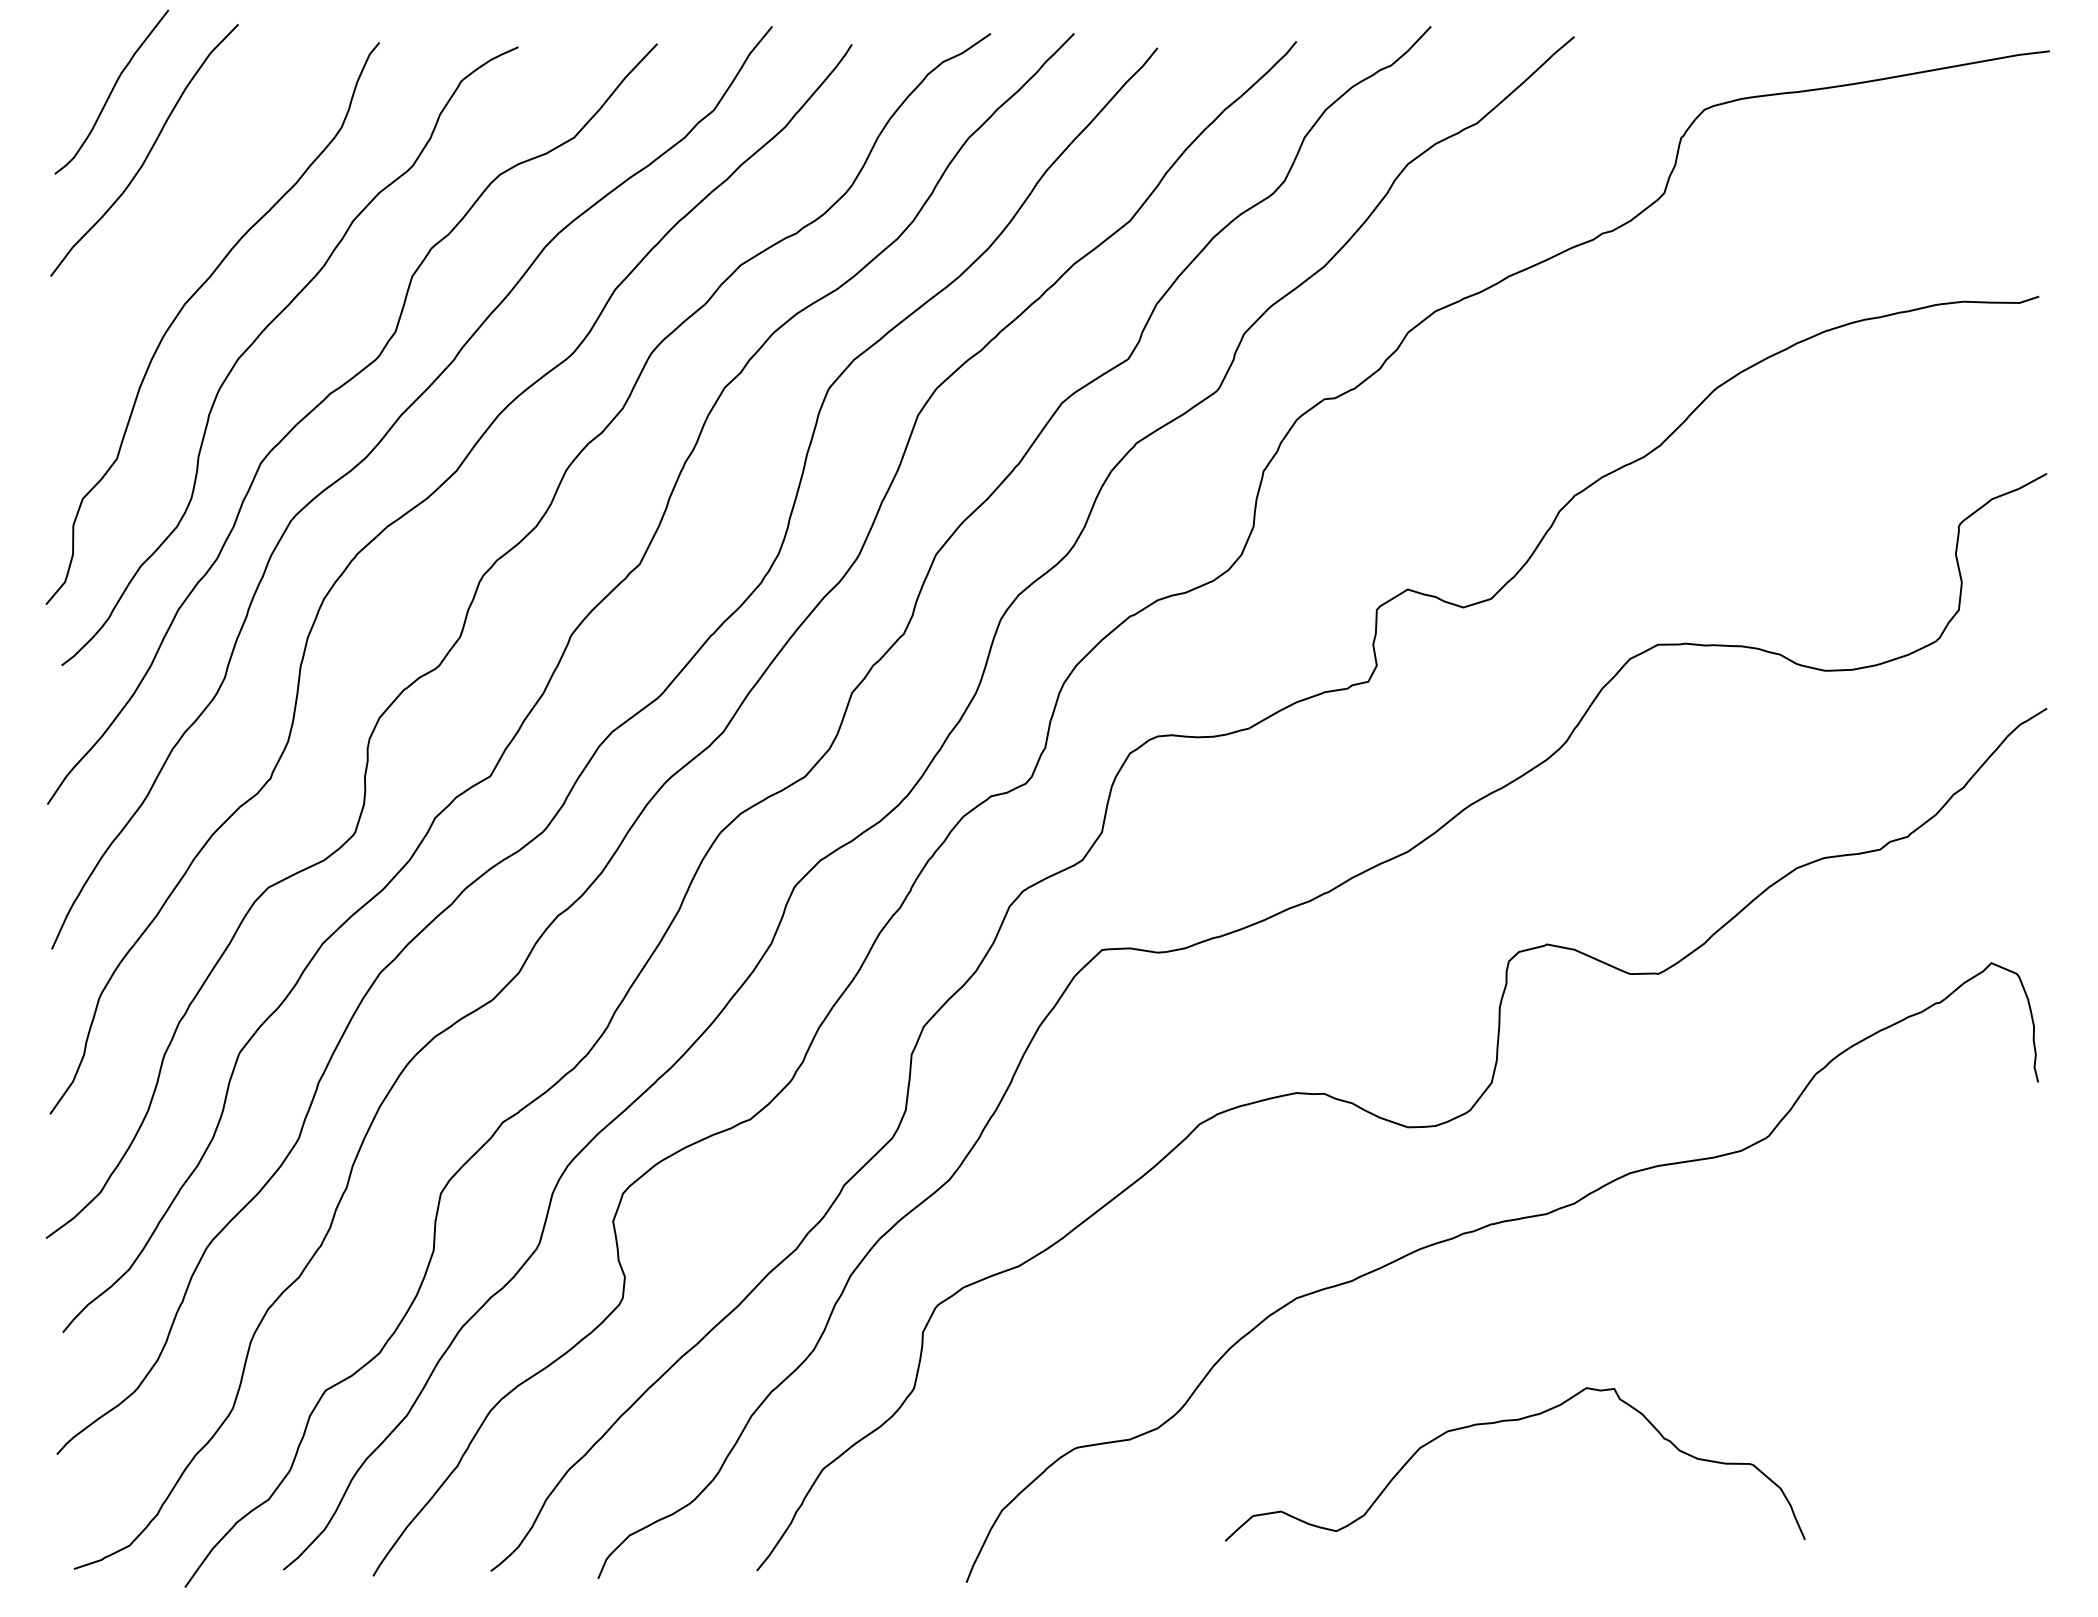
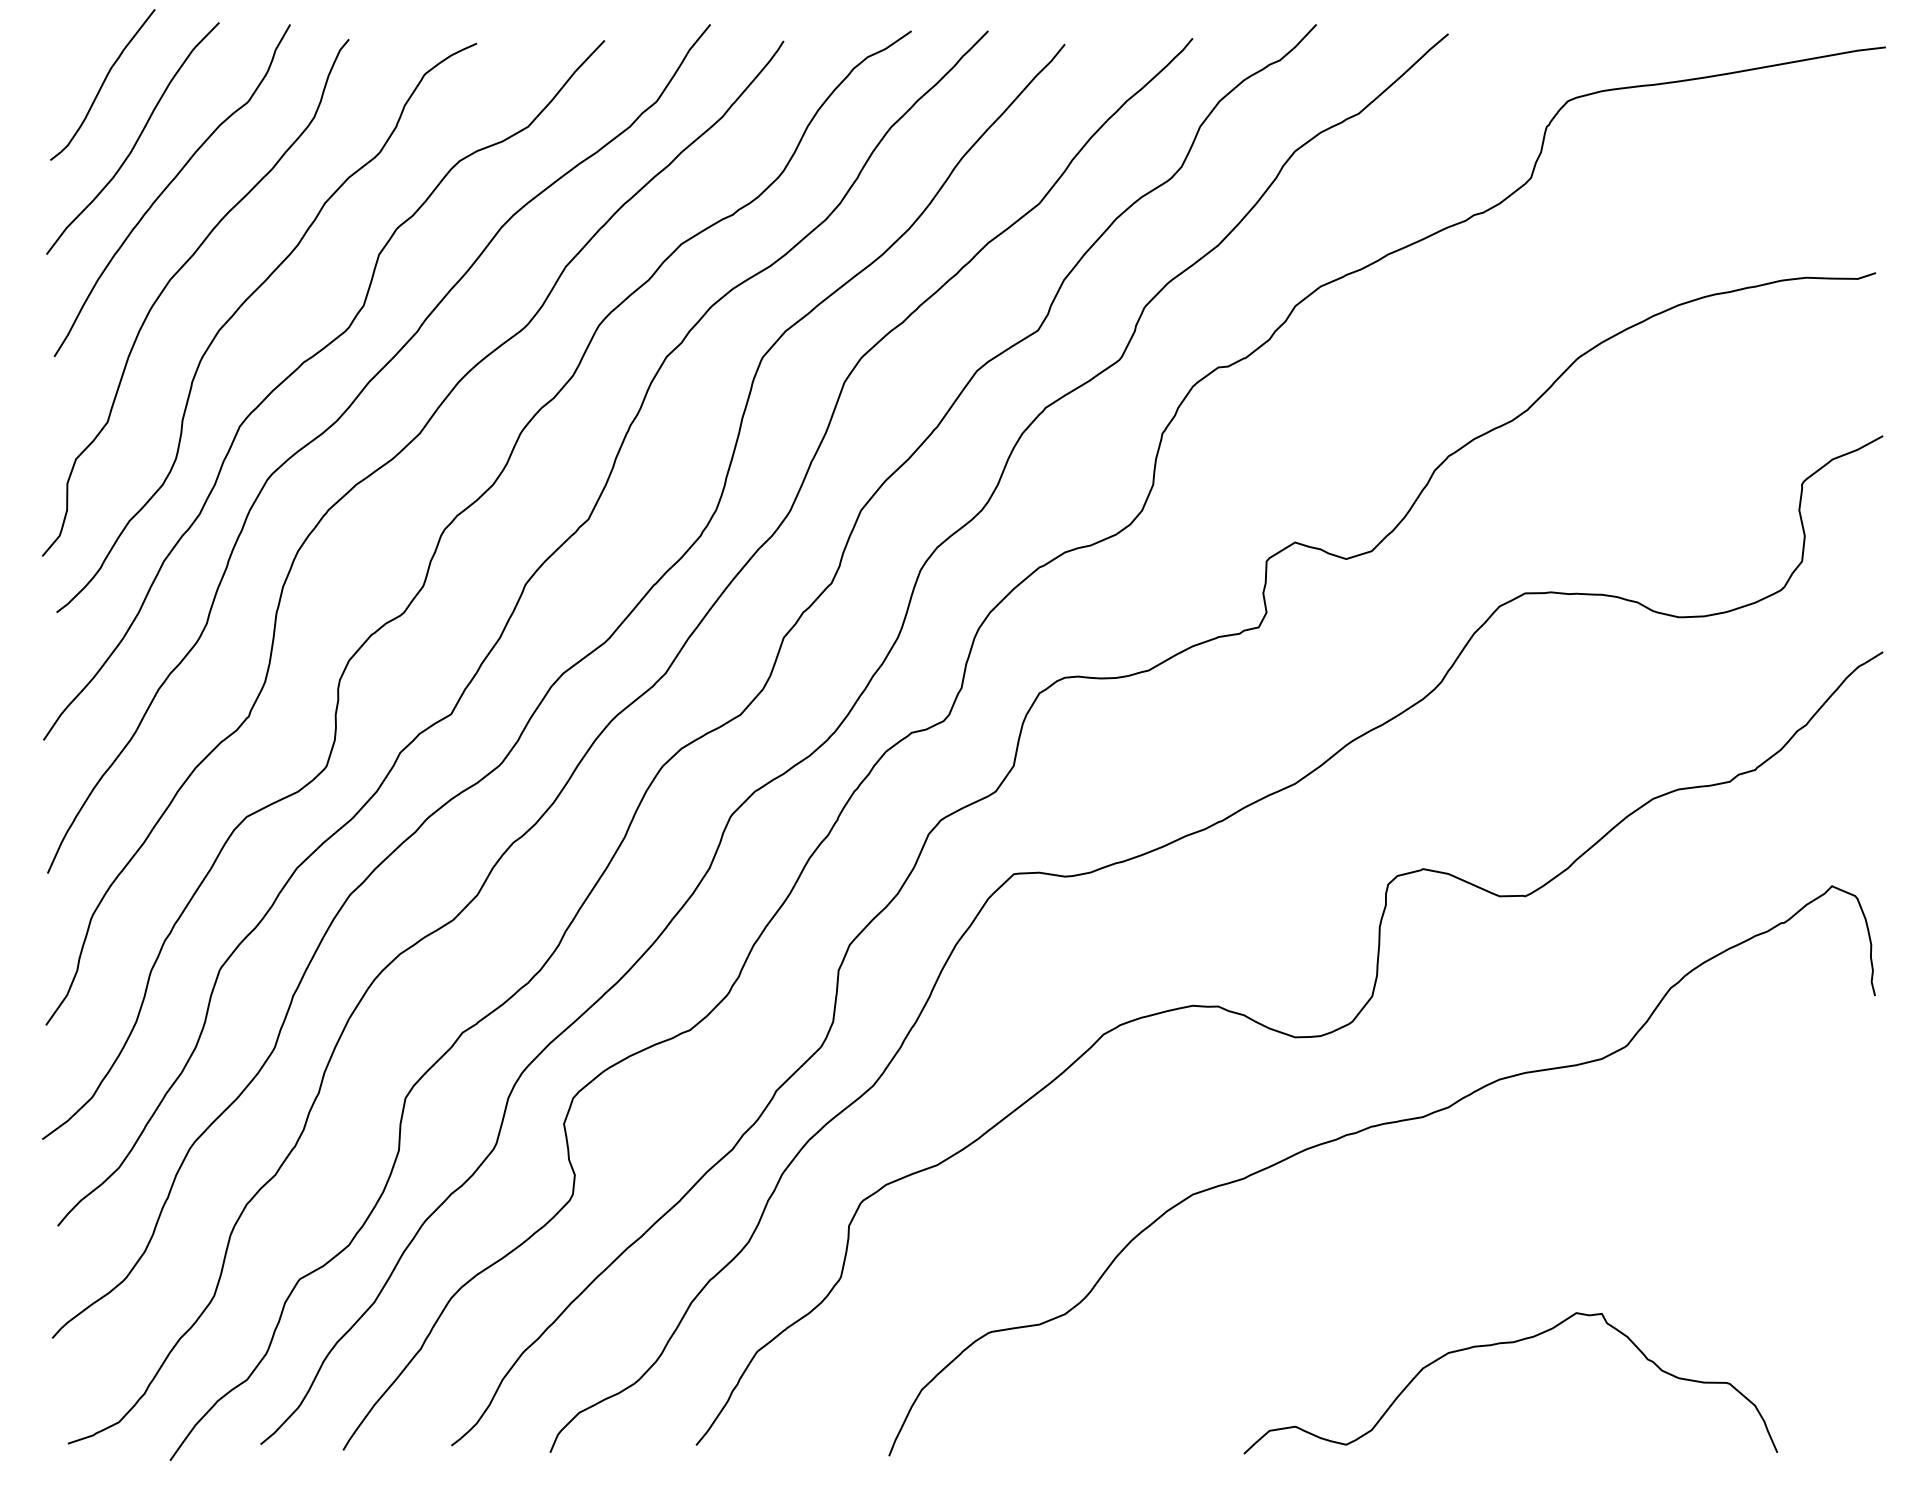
curve: (183, 202) -> (168, 186), added
curve: (1512, 1421) -> (1508, 1343), moved

